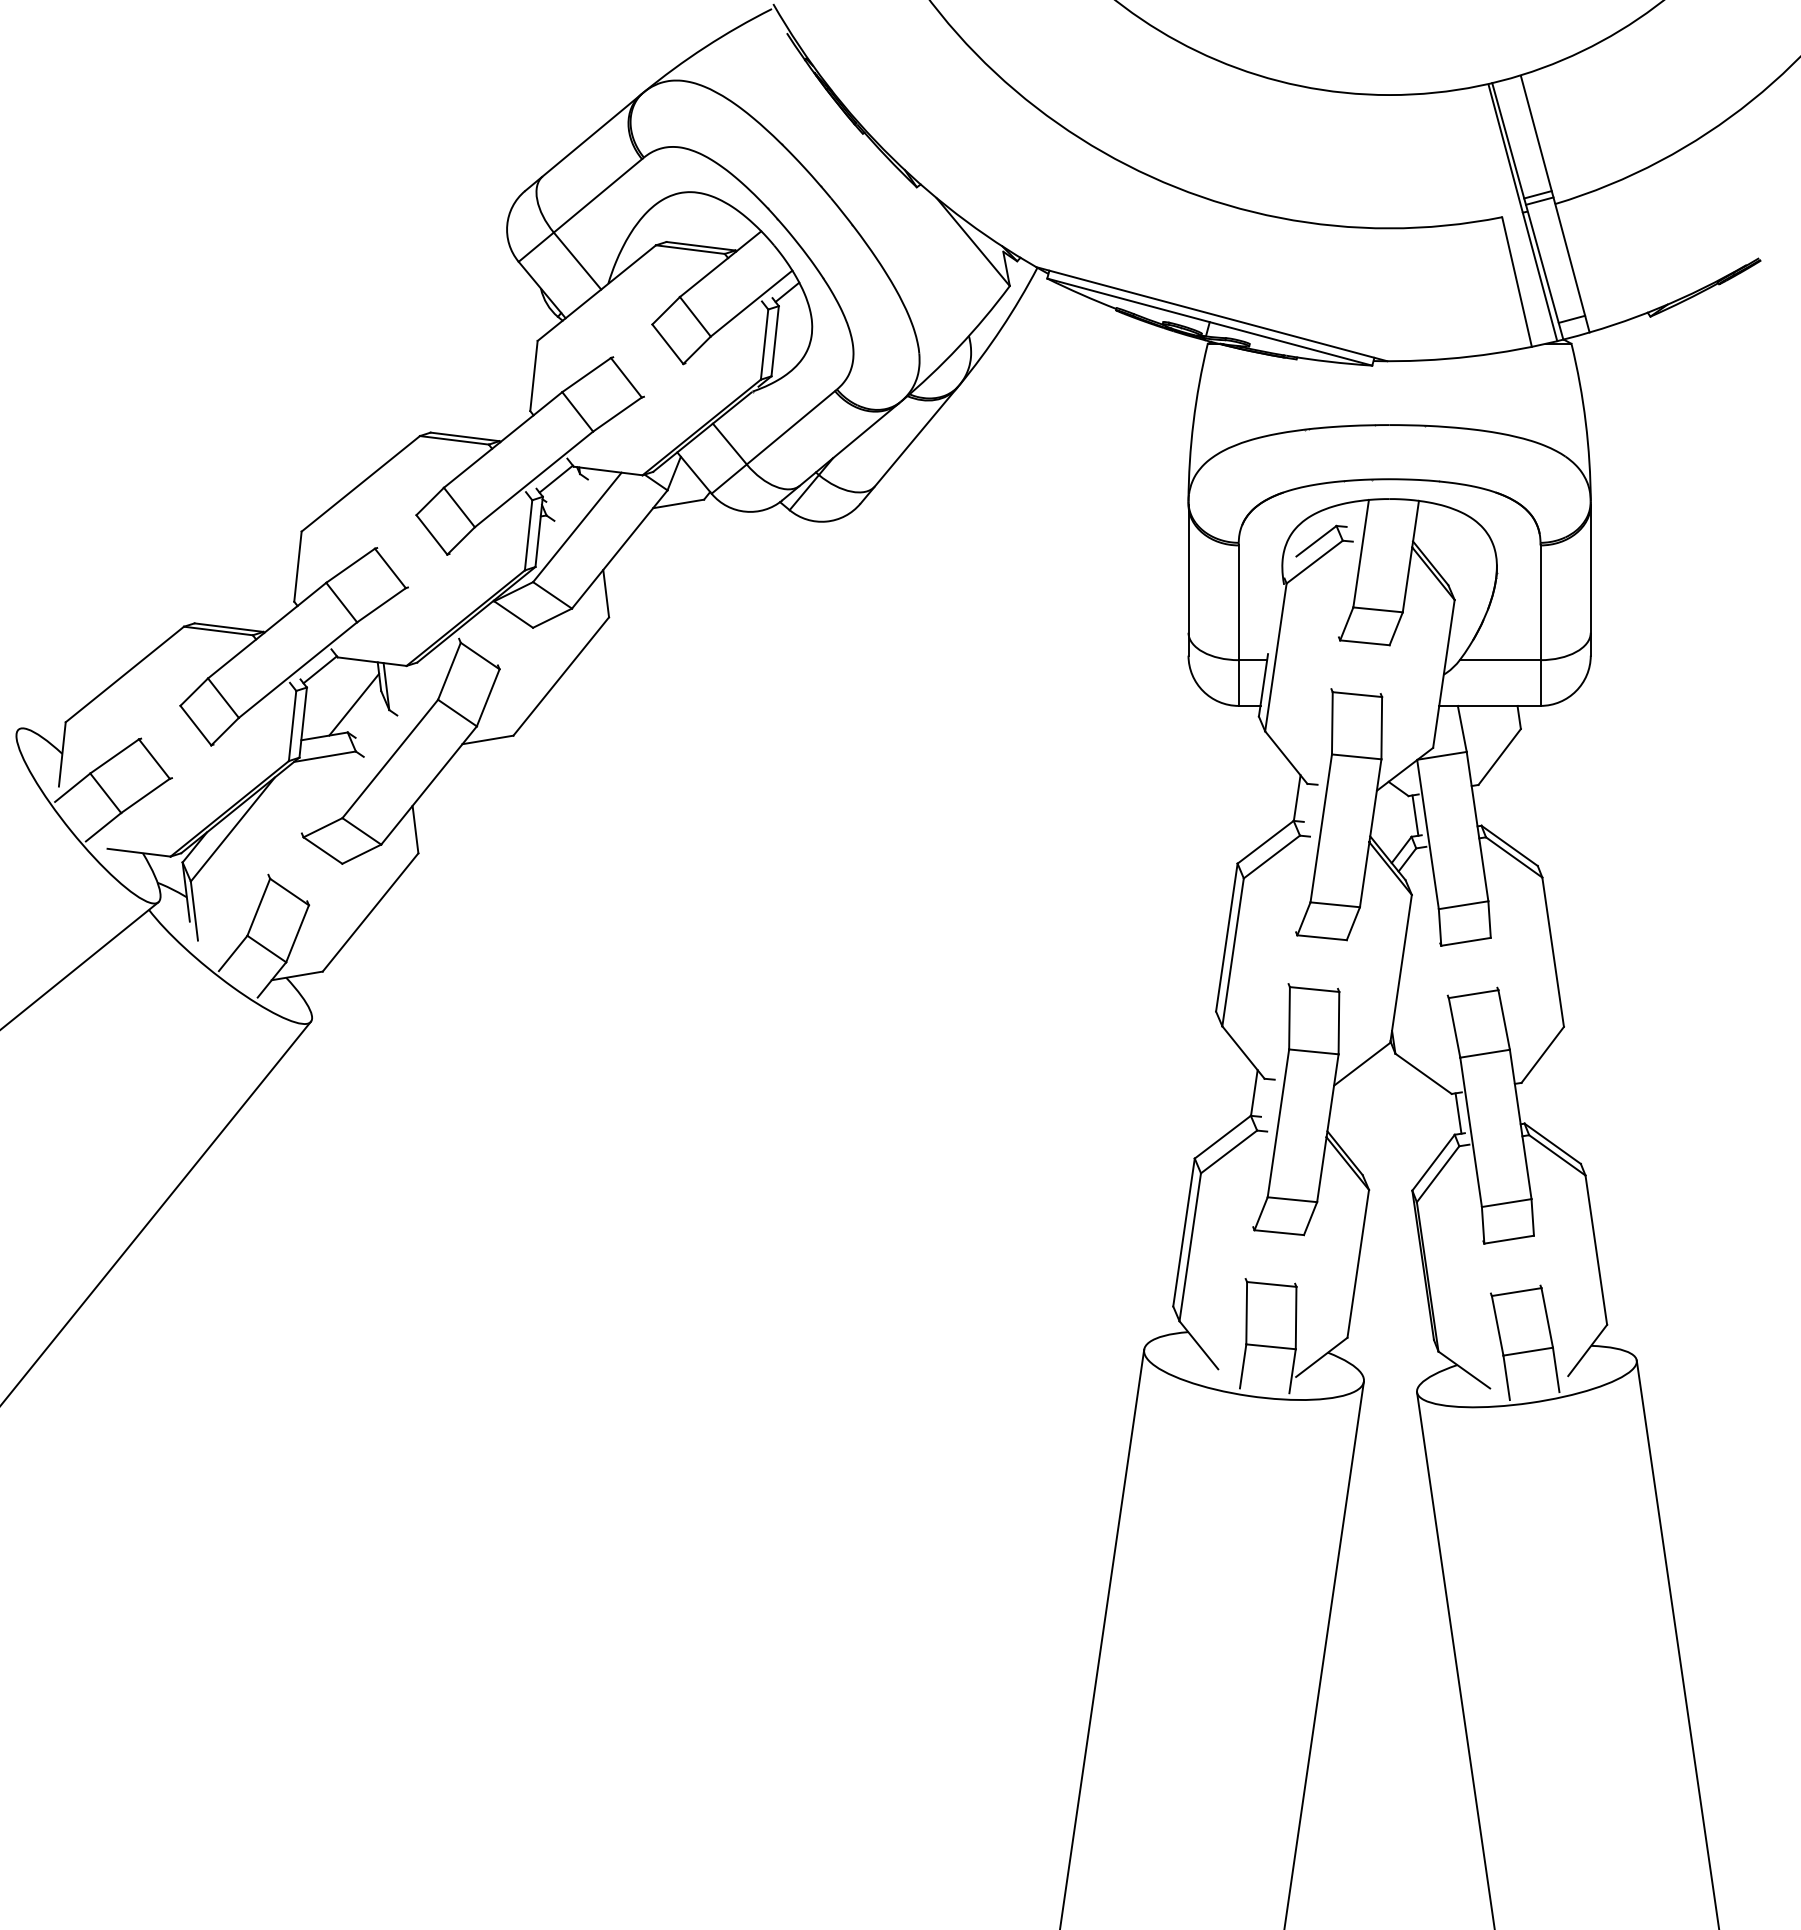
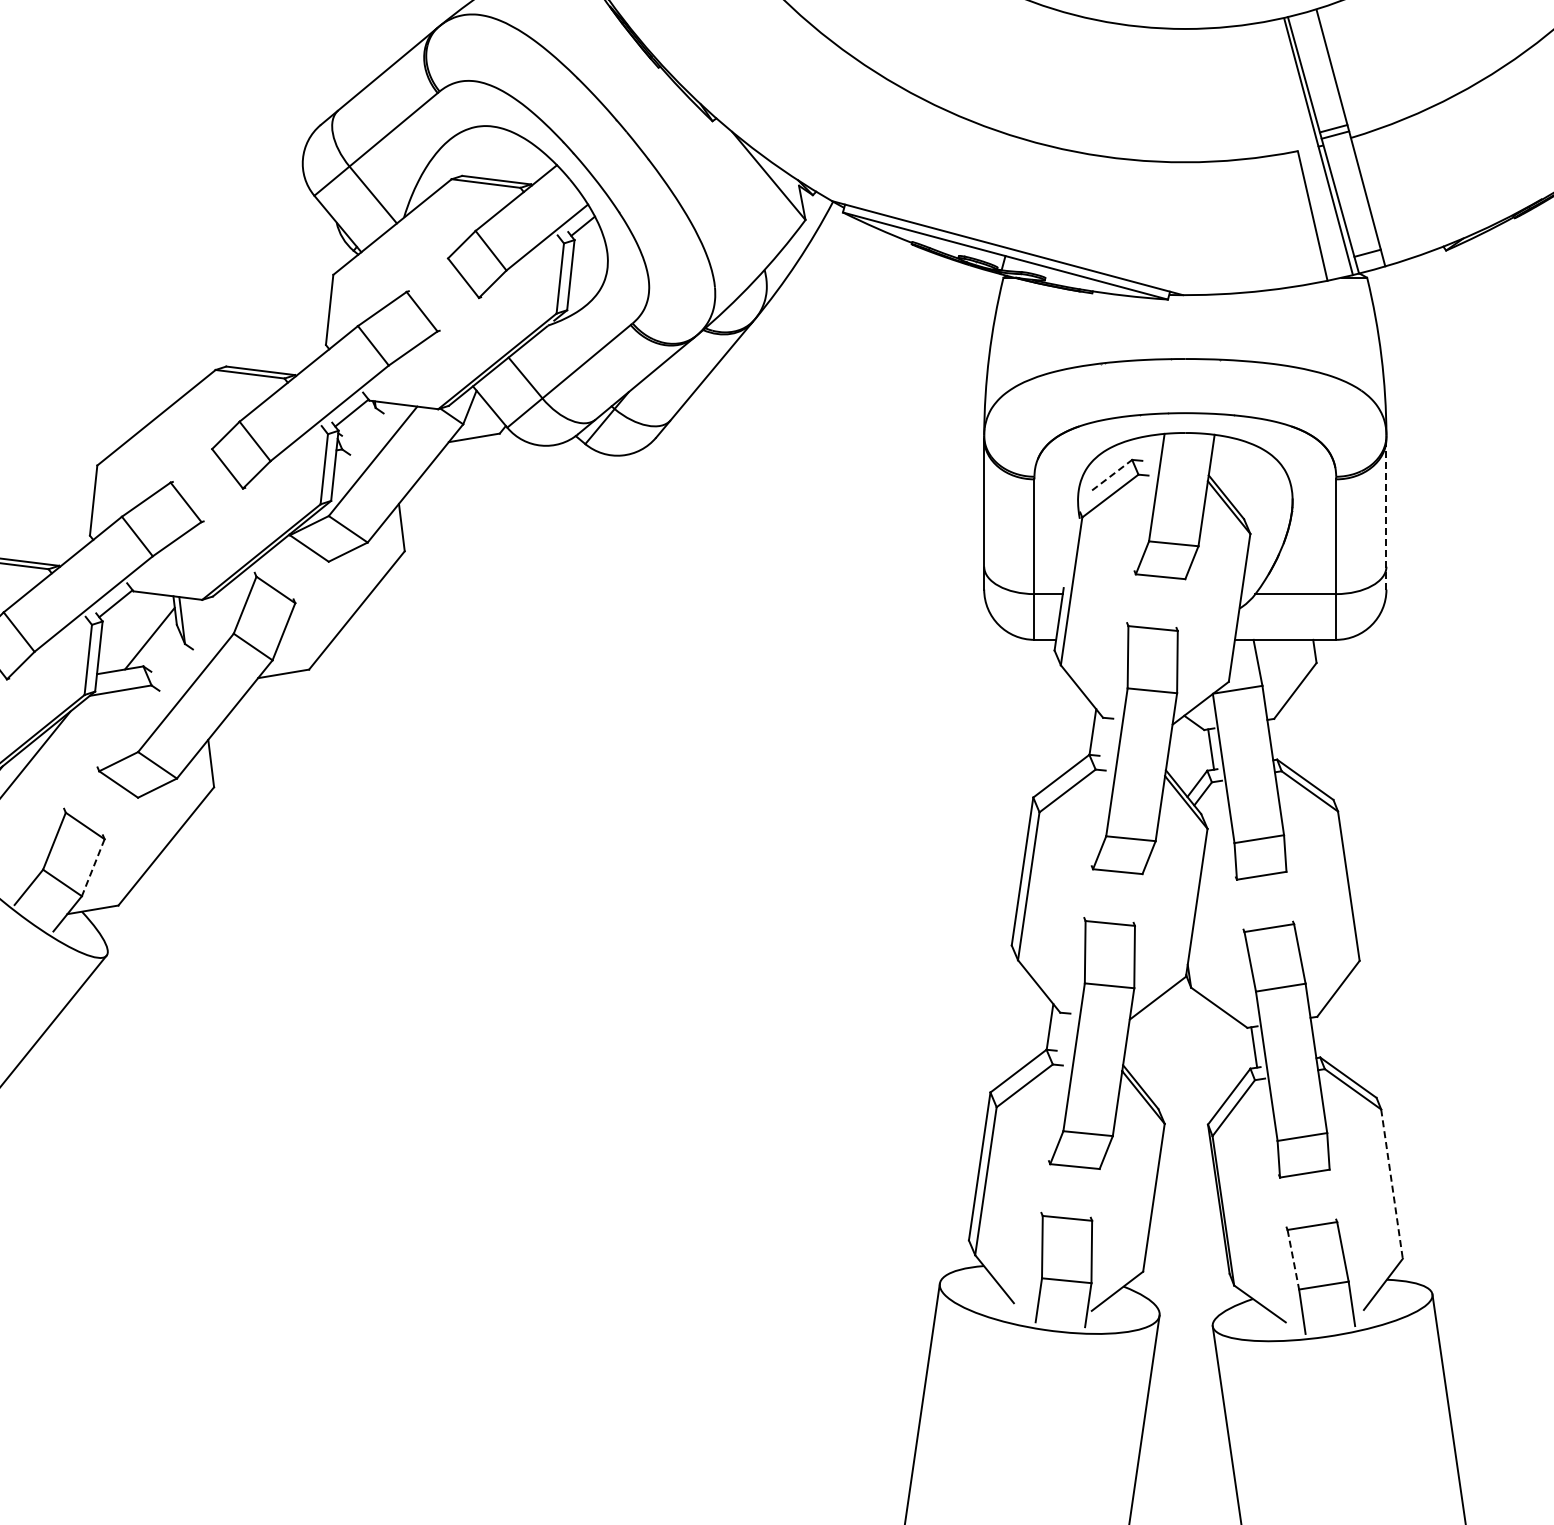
line: (1316, 540) -> (1112, 474), solid -> dashed
line: (1590, 579) -> (1386, 513), solid -> dashed
line: (297, 933) -> (93, 867), solid -> dashed
line: (1596, 1250) -> (1392, 1184), solid -> dashed
line: (1497, 1326) -> (1293, 1260), solid -> dashed

